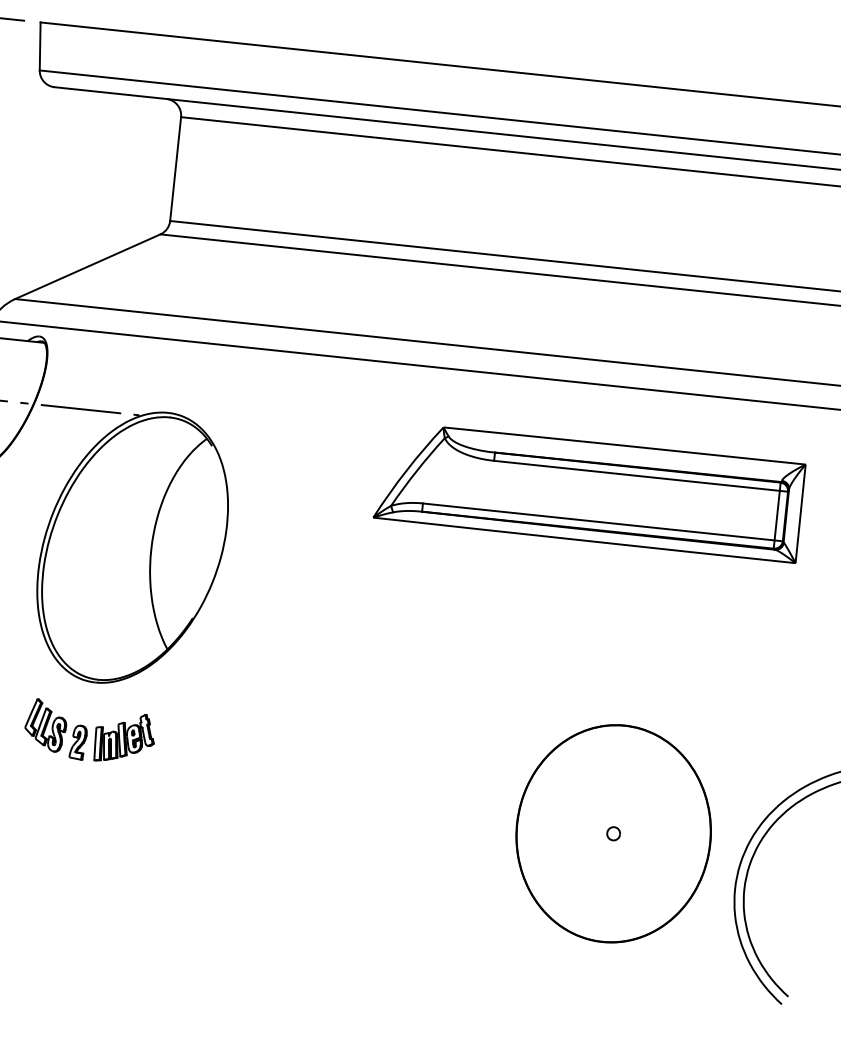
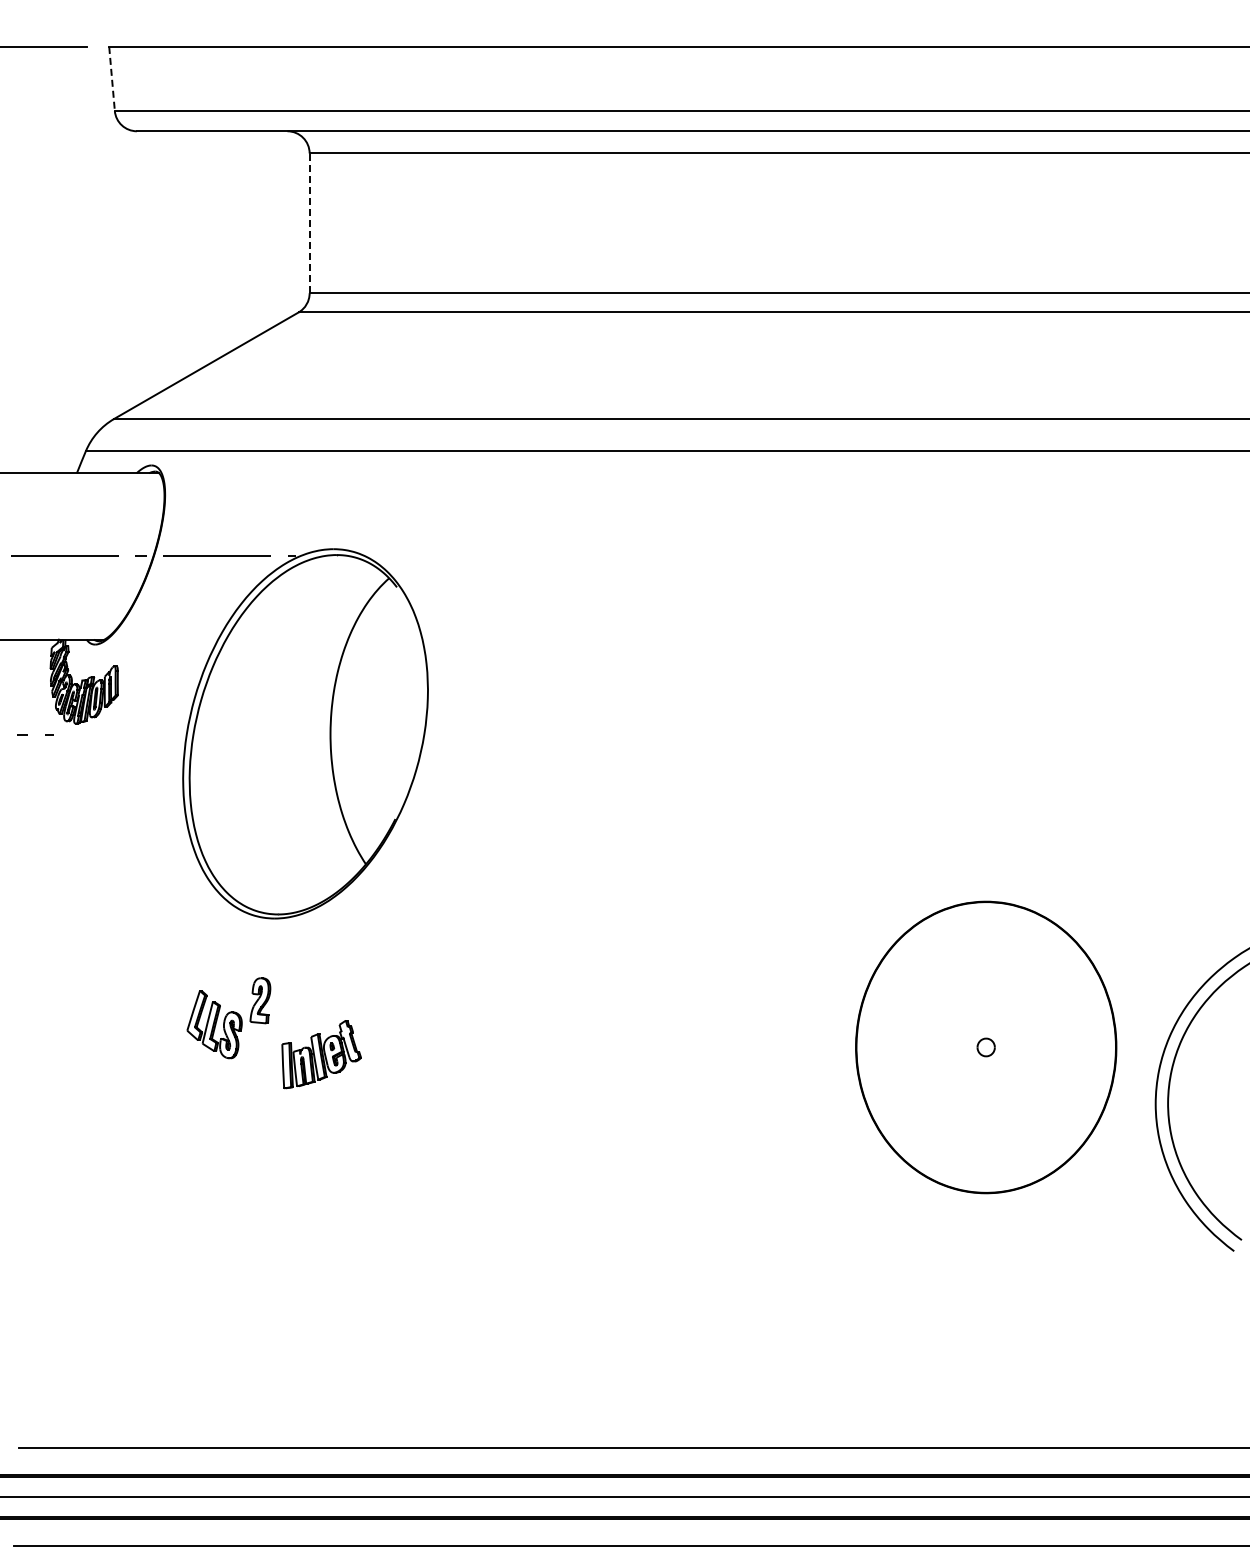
line: (40, 46) -> (112, 79), solid -> dashed
line: (175, 169) -> (309, 223), solid -> dashed
part: (589, 491) -> (906, 594), removed
part: (45, 725) -> (214, 1024), moved
part: (124, 738) -> (321, 1054), moved

